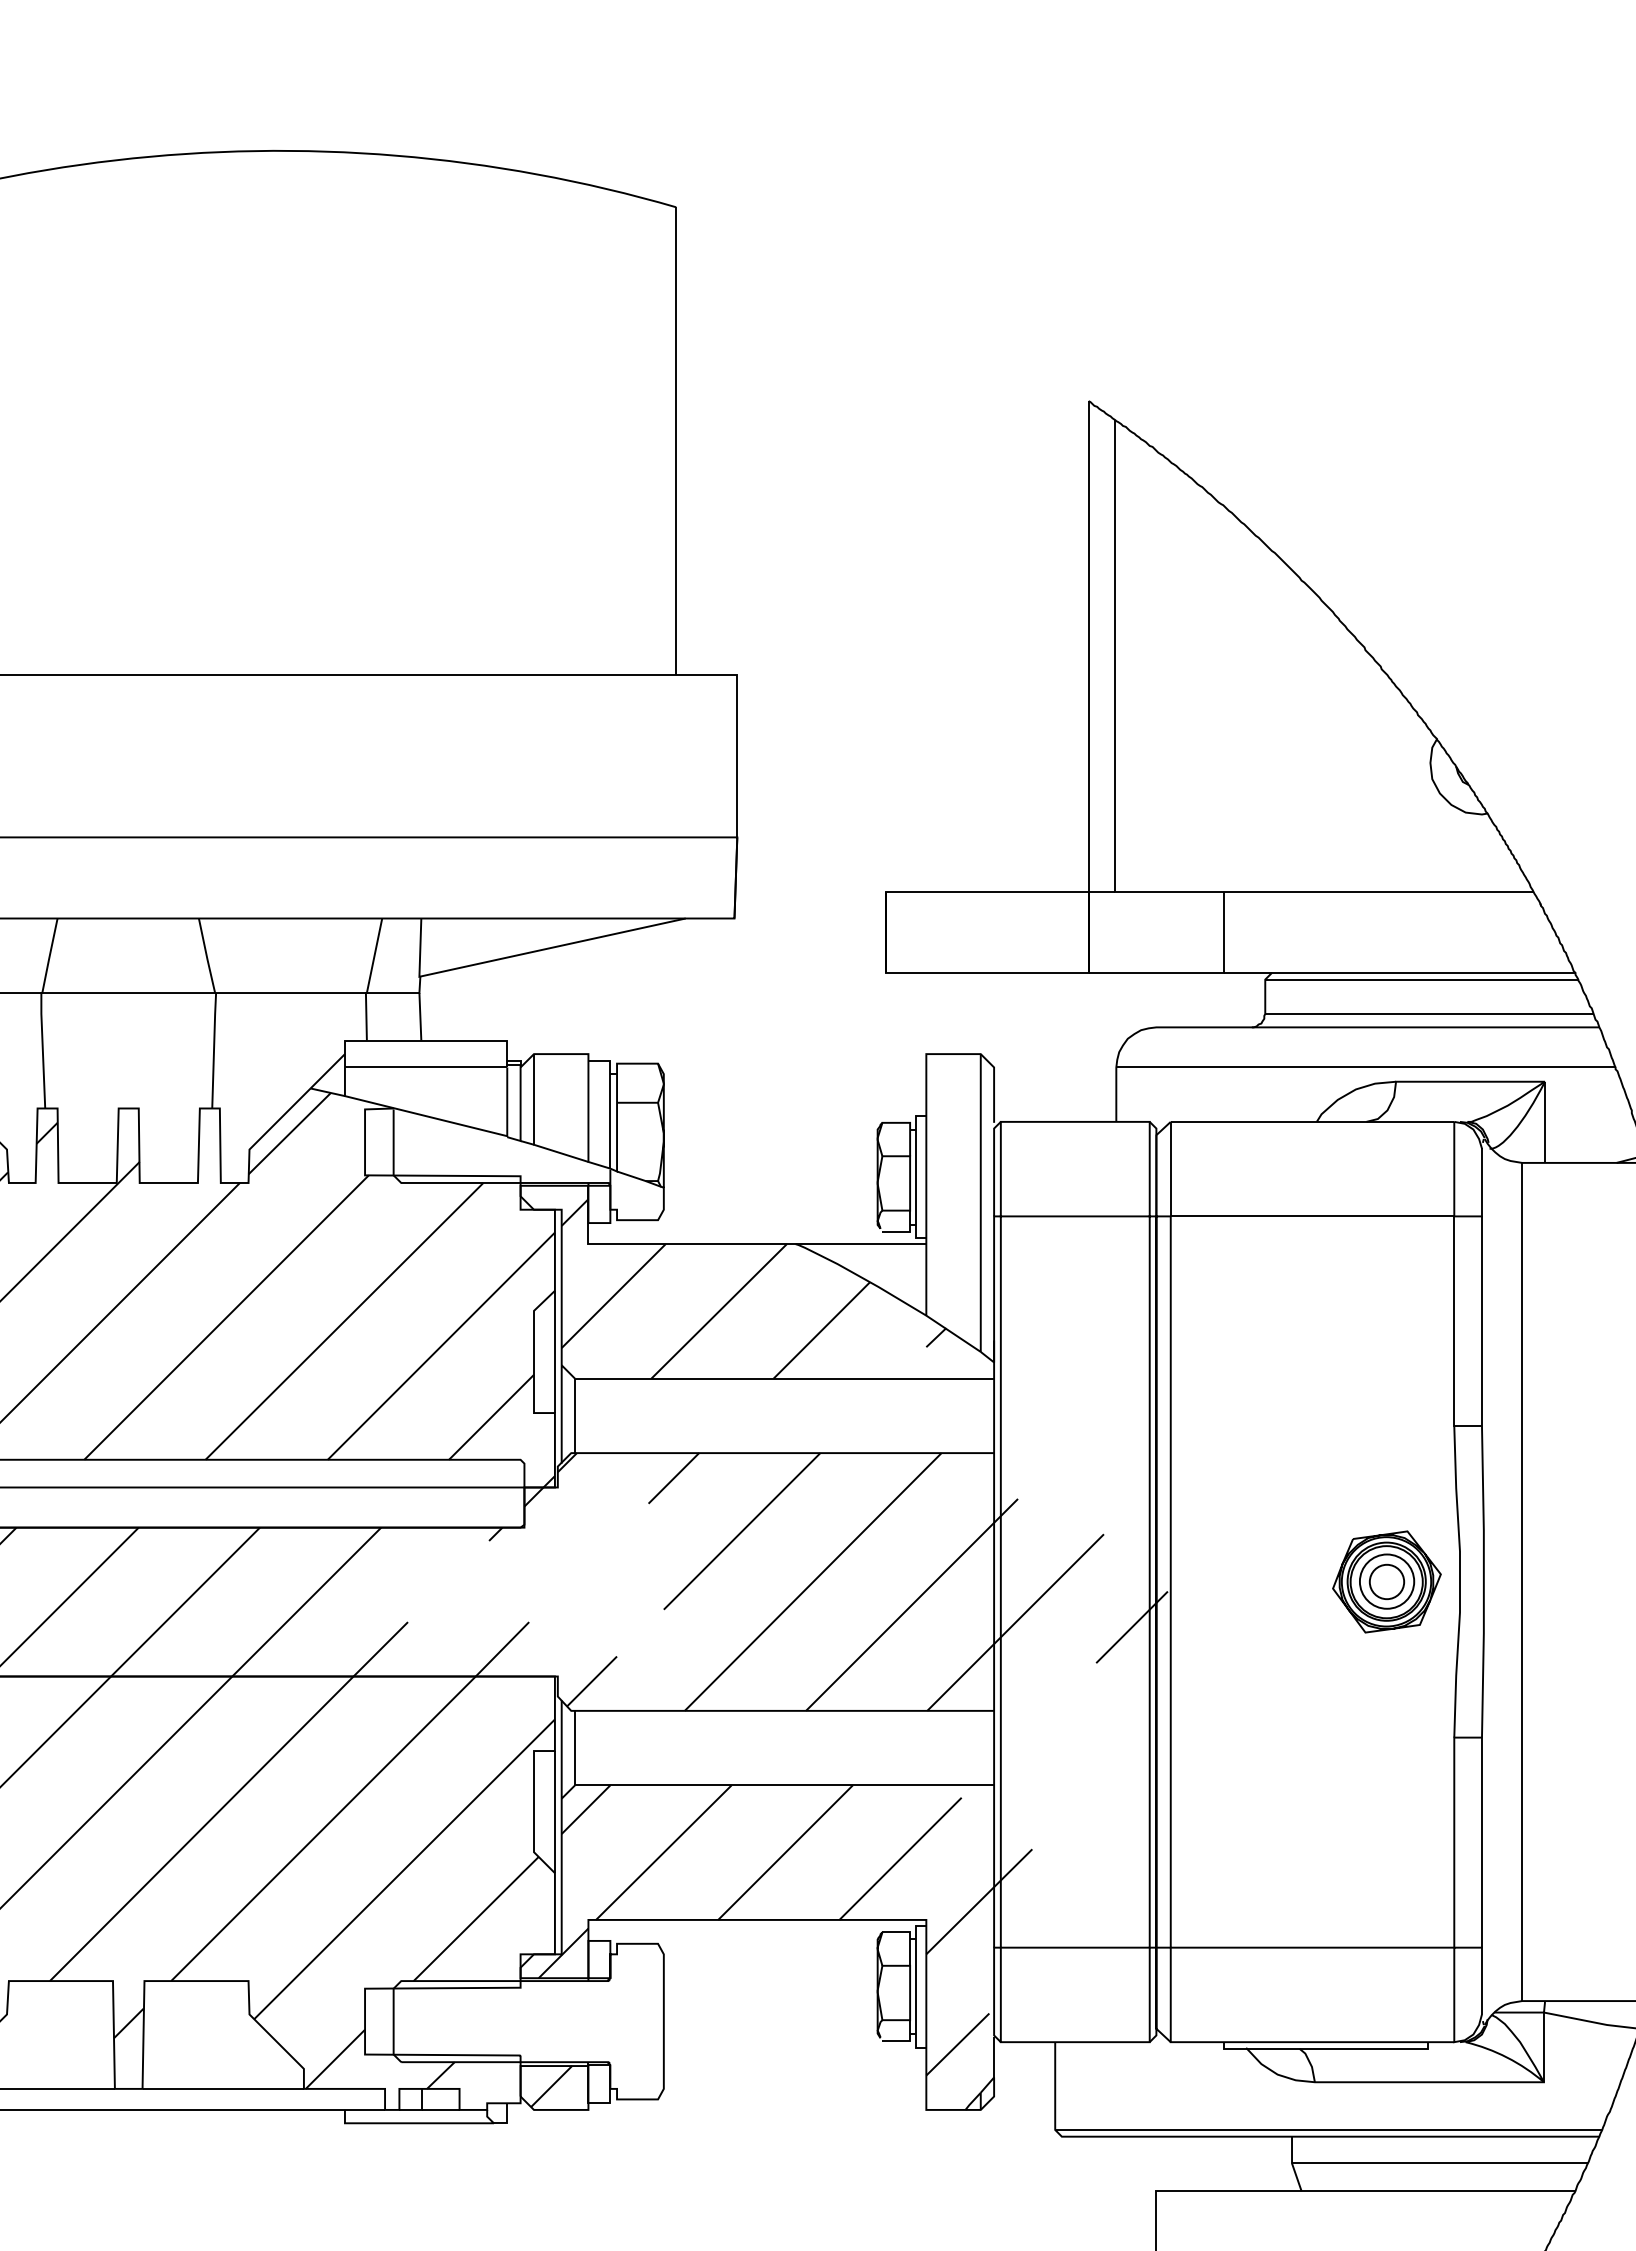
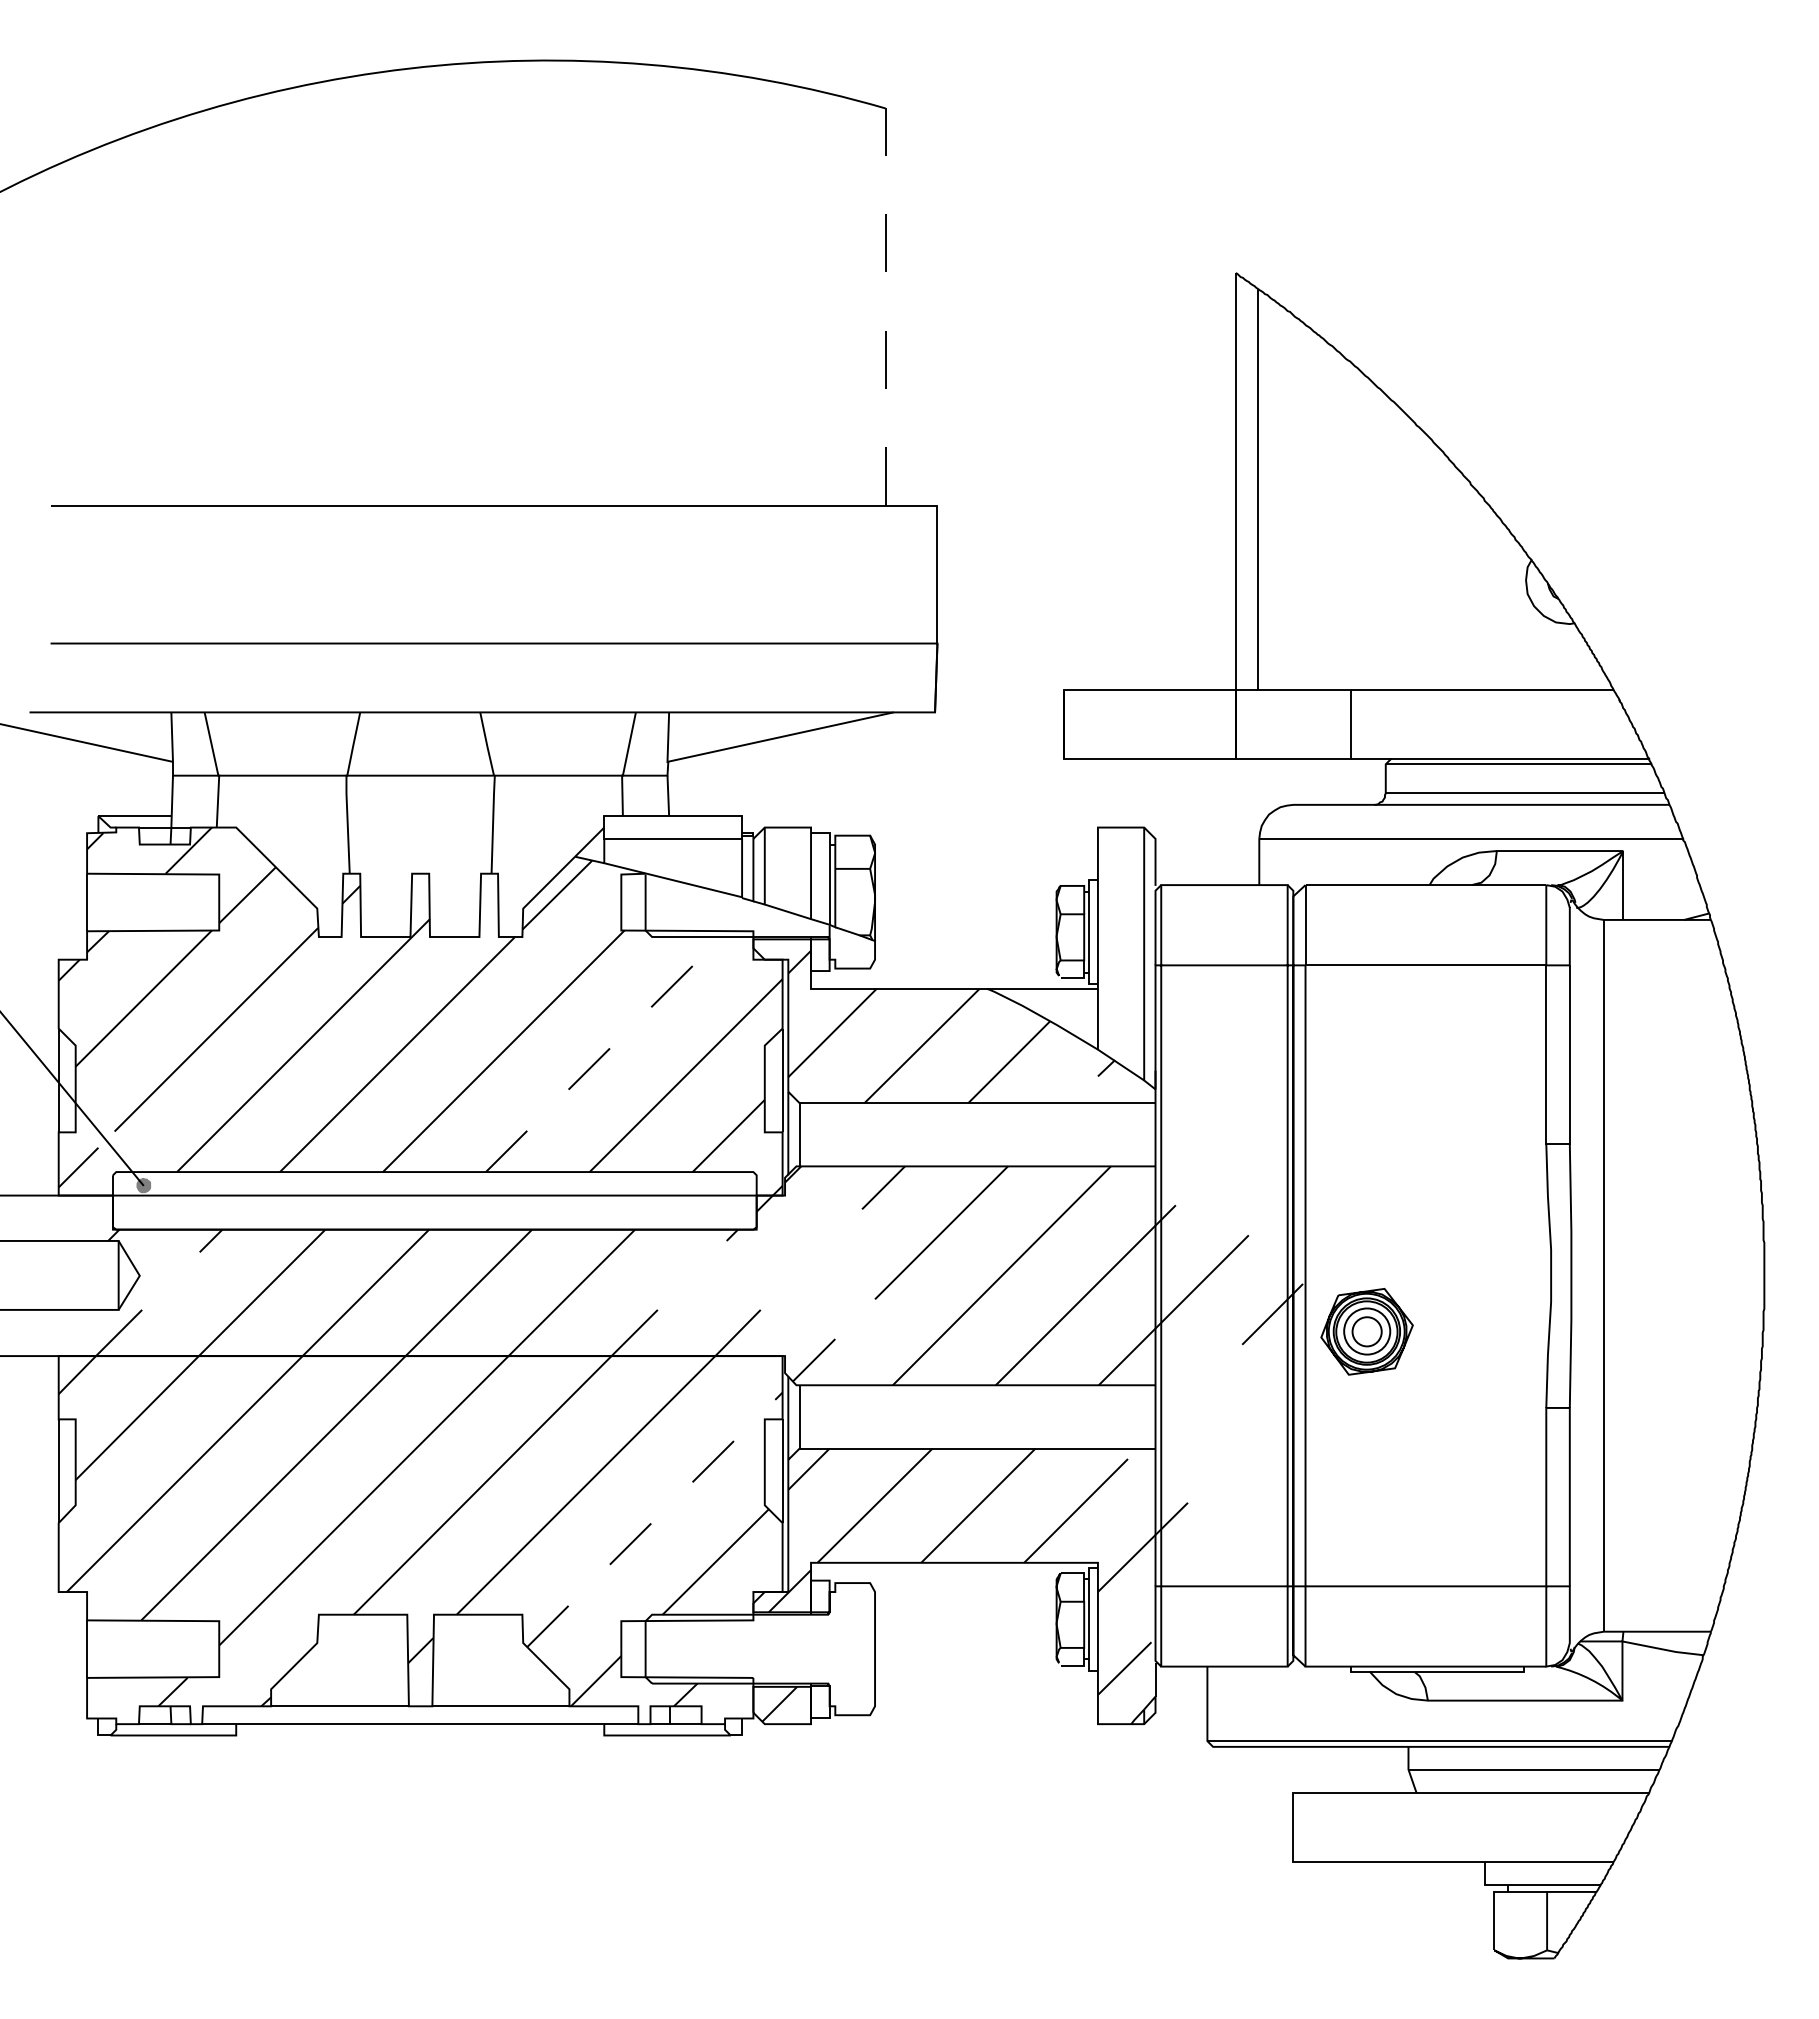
line: (676, 441) -> (885, 307), solid -> dashed
line: (344, 1321) -> (603, 1054), solid -> dashed
part: (1386, 1581) -> (1366, 1331), moved
line: (405, 1868) -> (655, 1519), solid -> dashed

